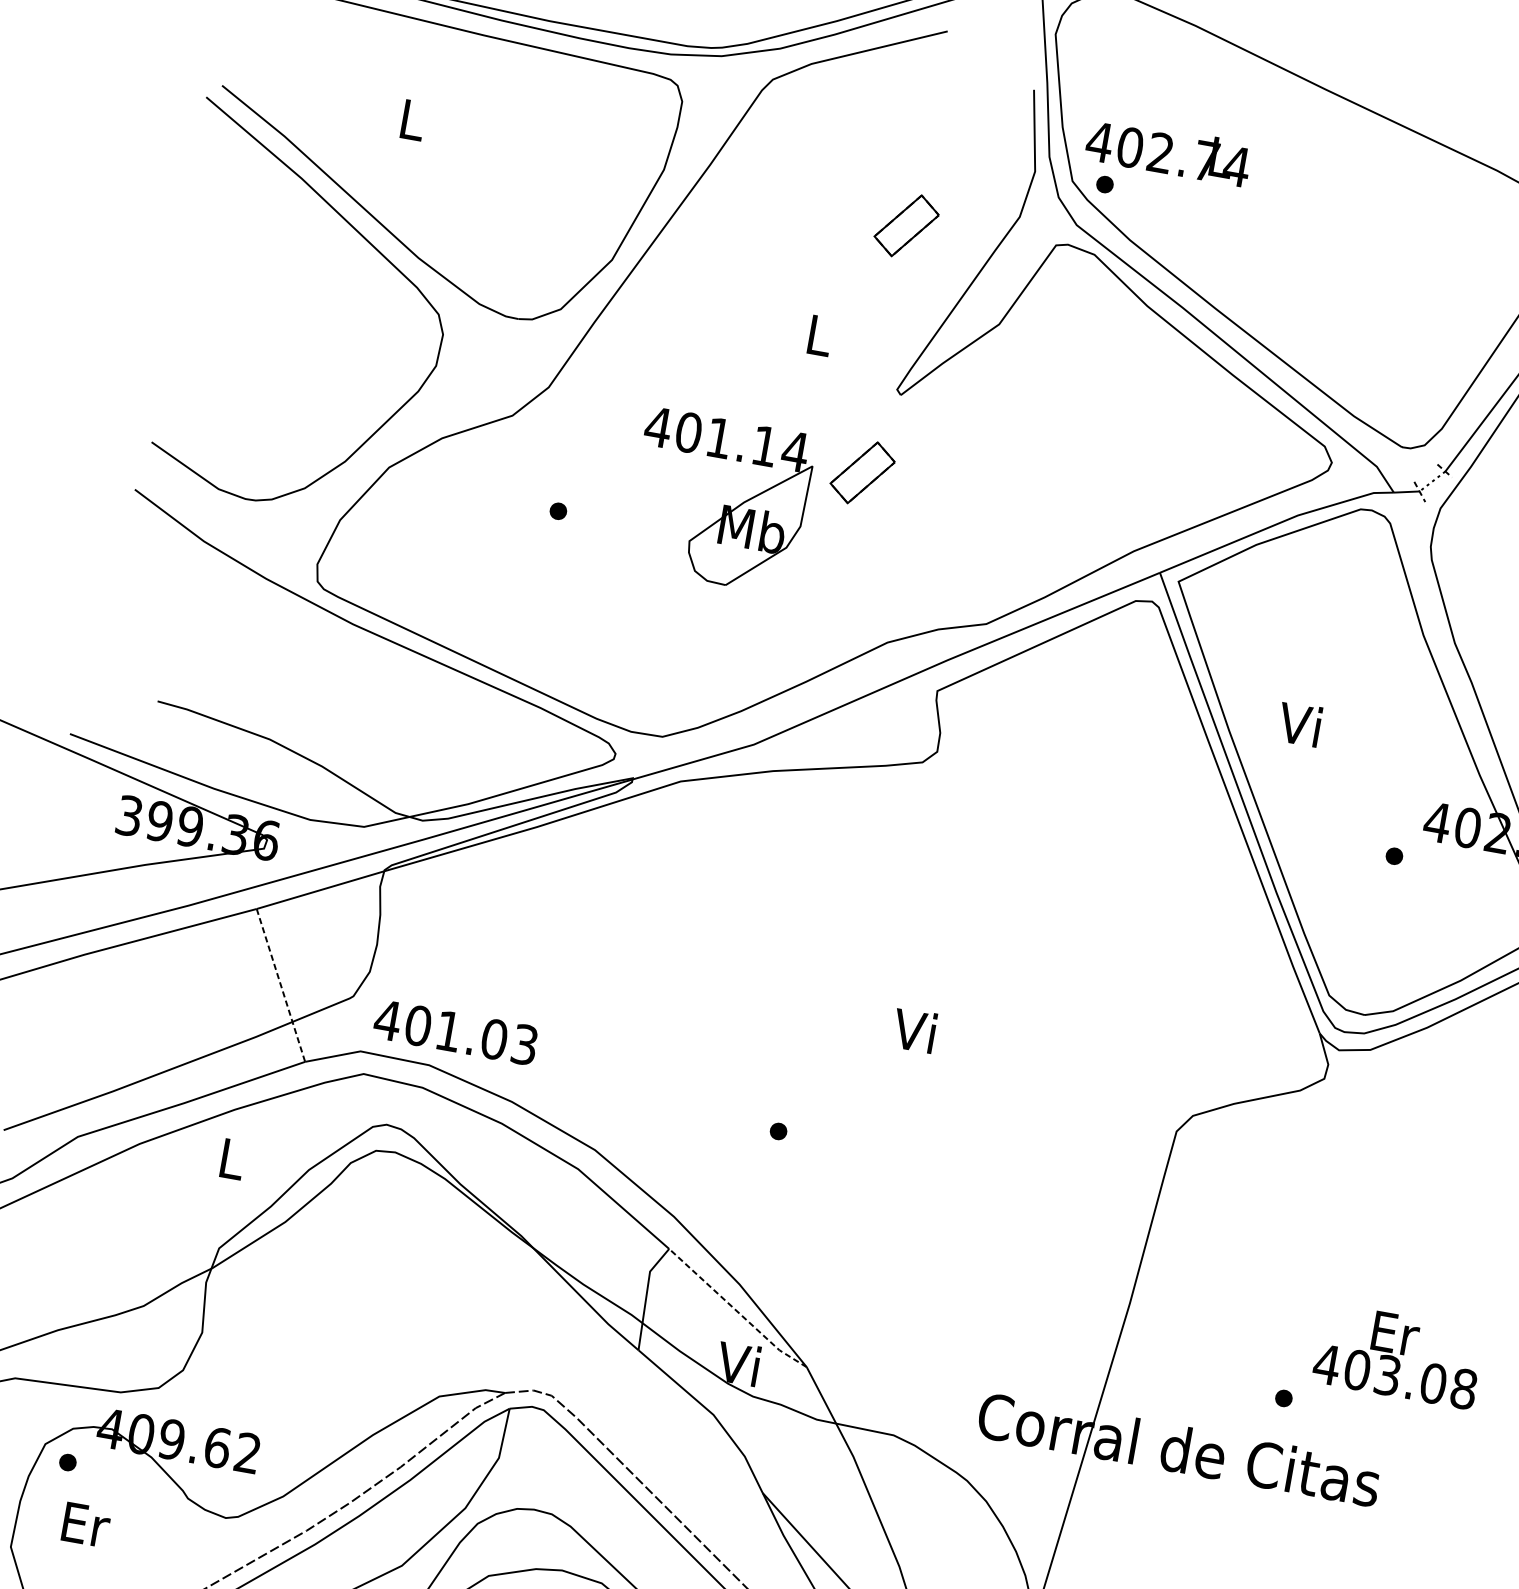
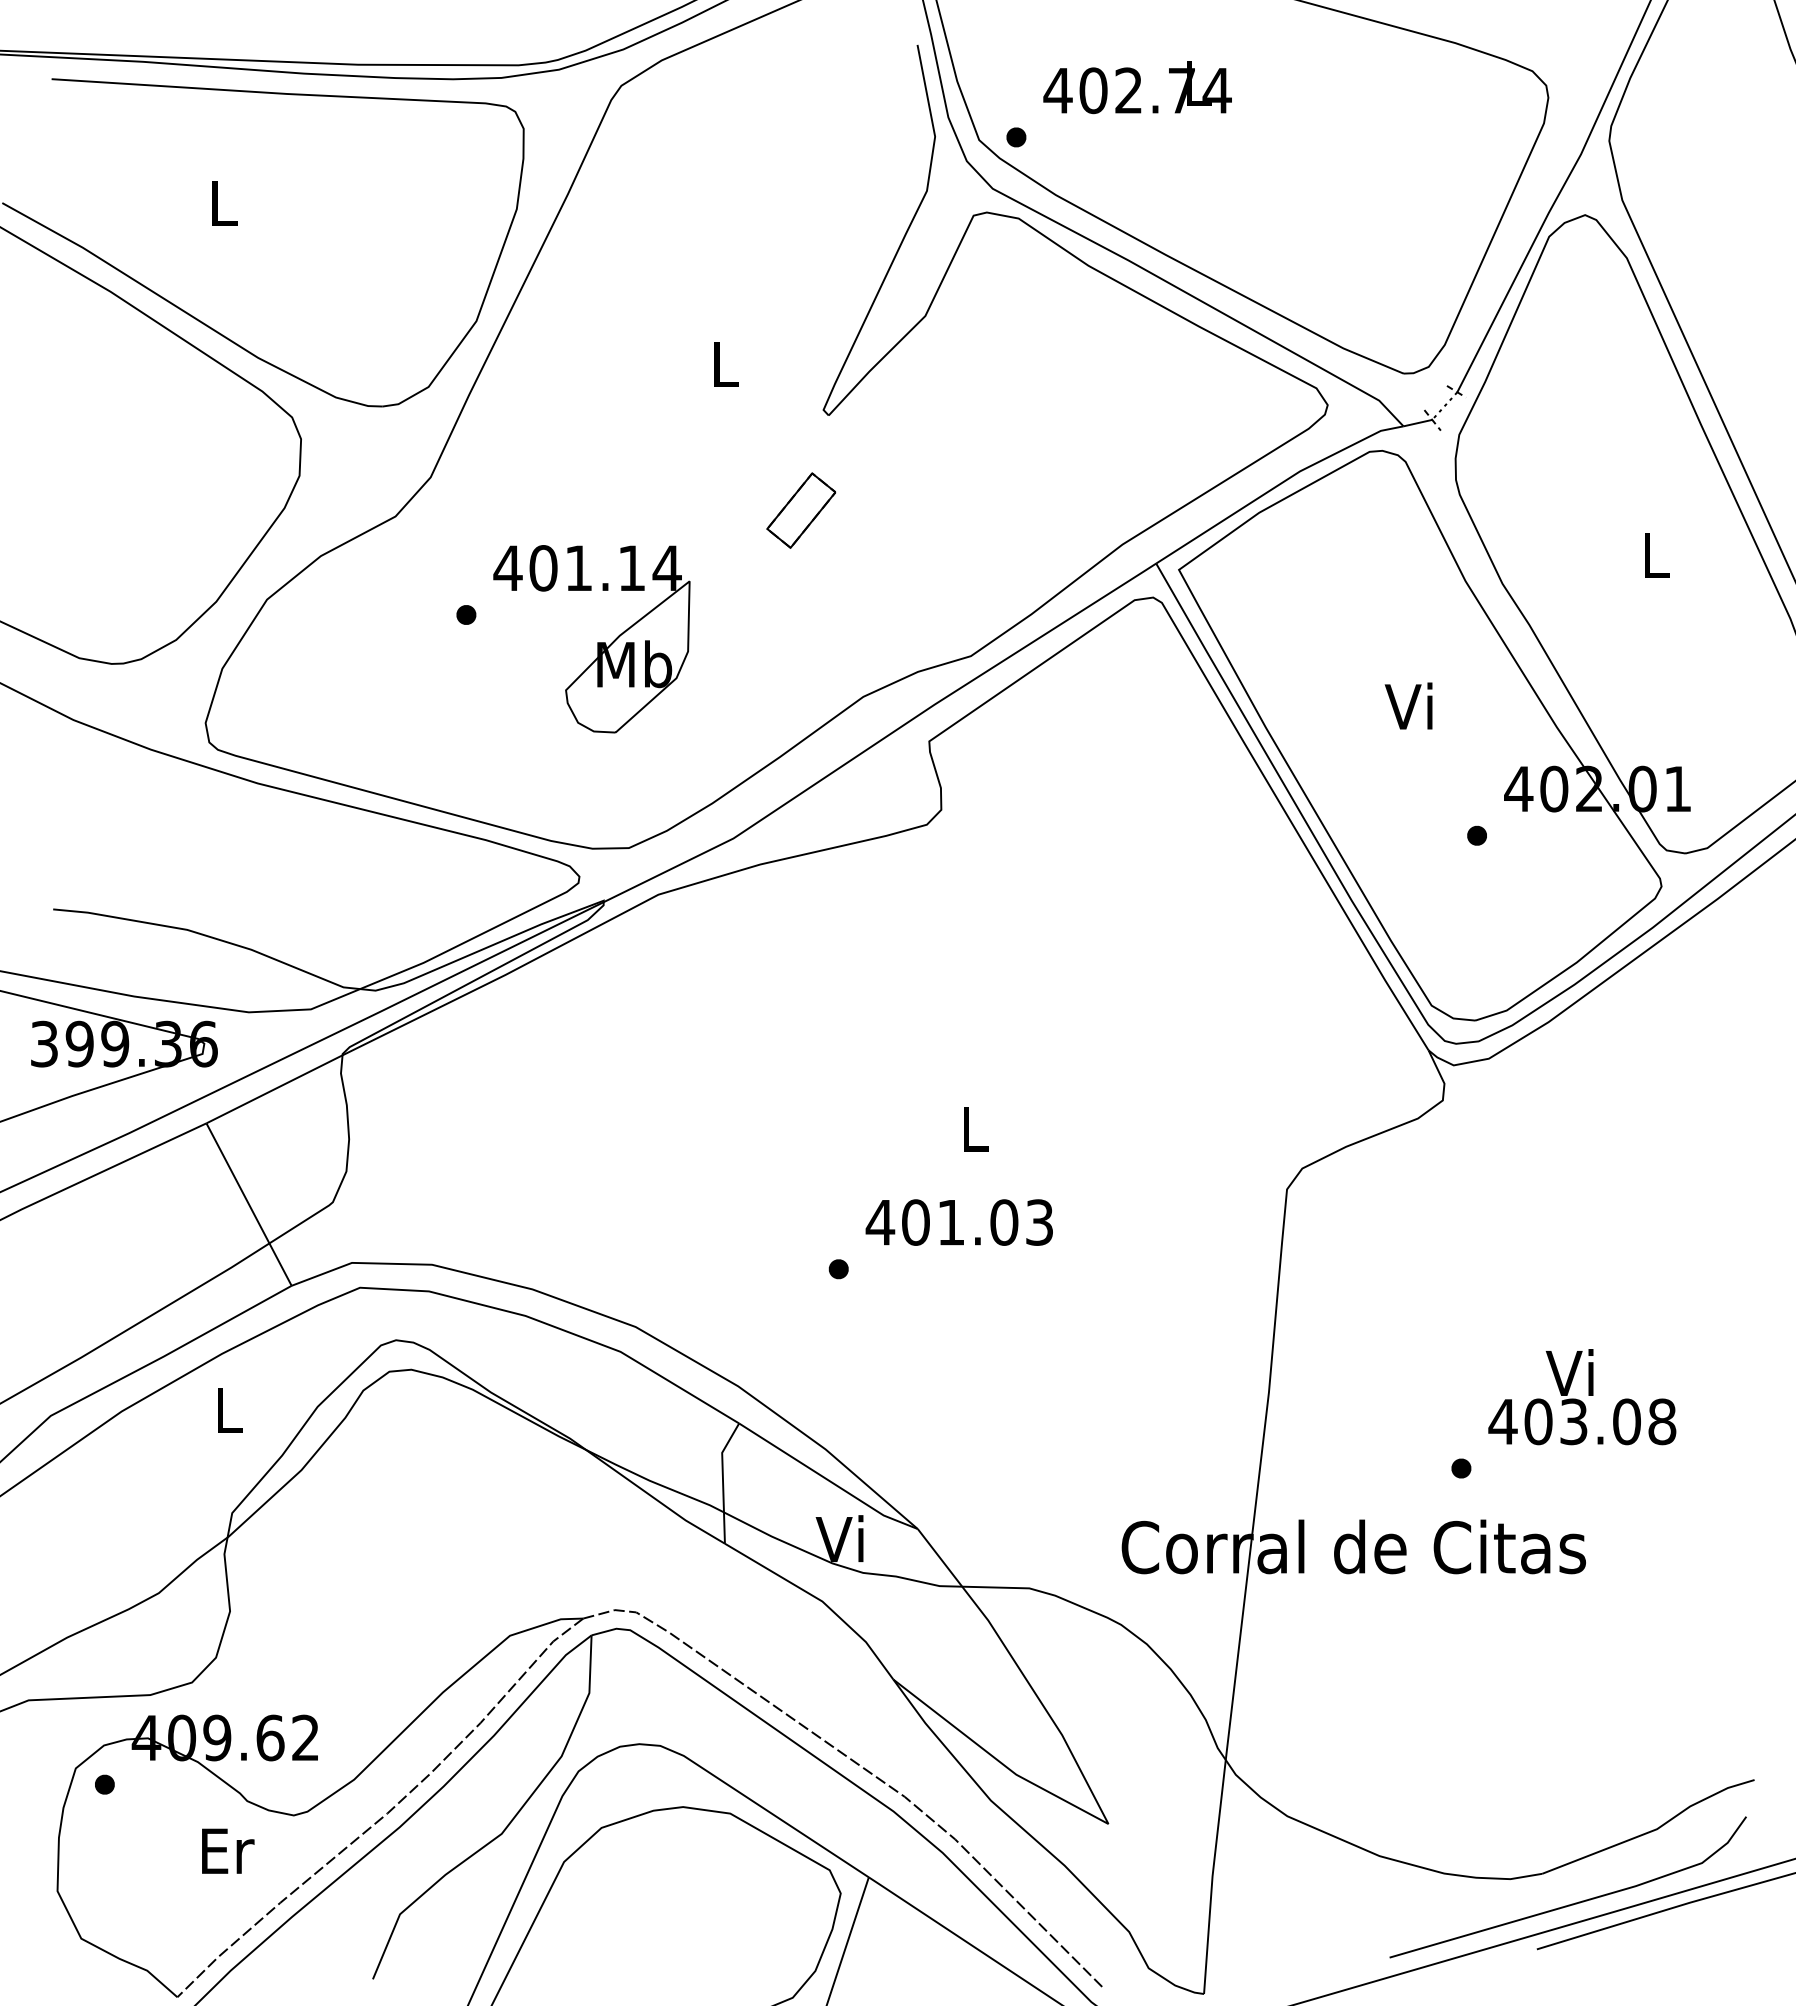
text: (1168, 151) -> (1137, 87), moved
part: (906, 225) -> (801, 223), removed
part: (723, 504) -> (597, 642), moved
text: (1299, 723) -> (1408, 705), moved
line: (281, 985) -> (249, 1204), dashed -> solid
text: (913, 1029) -> (970, 1127), Vi -> L
text: (455, 1032) -> (958, 1222), moved
line: (736, 1310) -> (827, 1479), dashed -> solid
text: (1394, 1332) -> (1572, 1372), Er -> Vi
text: (86, 1524) -> (228, 1850), moved

